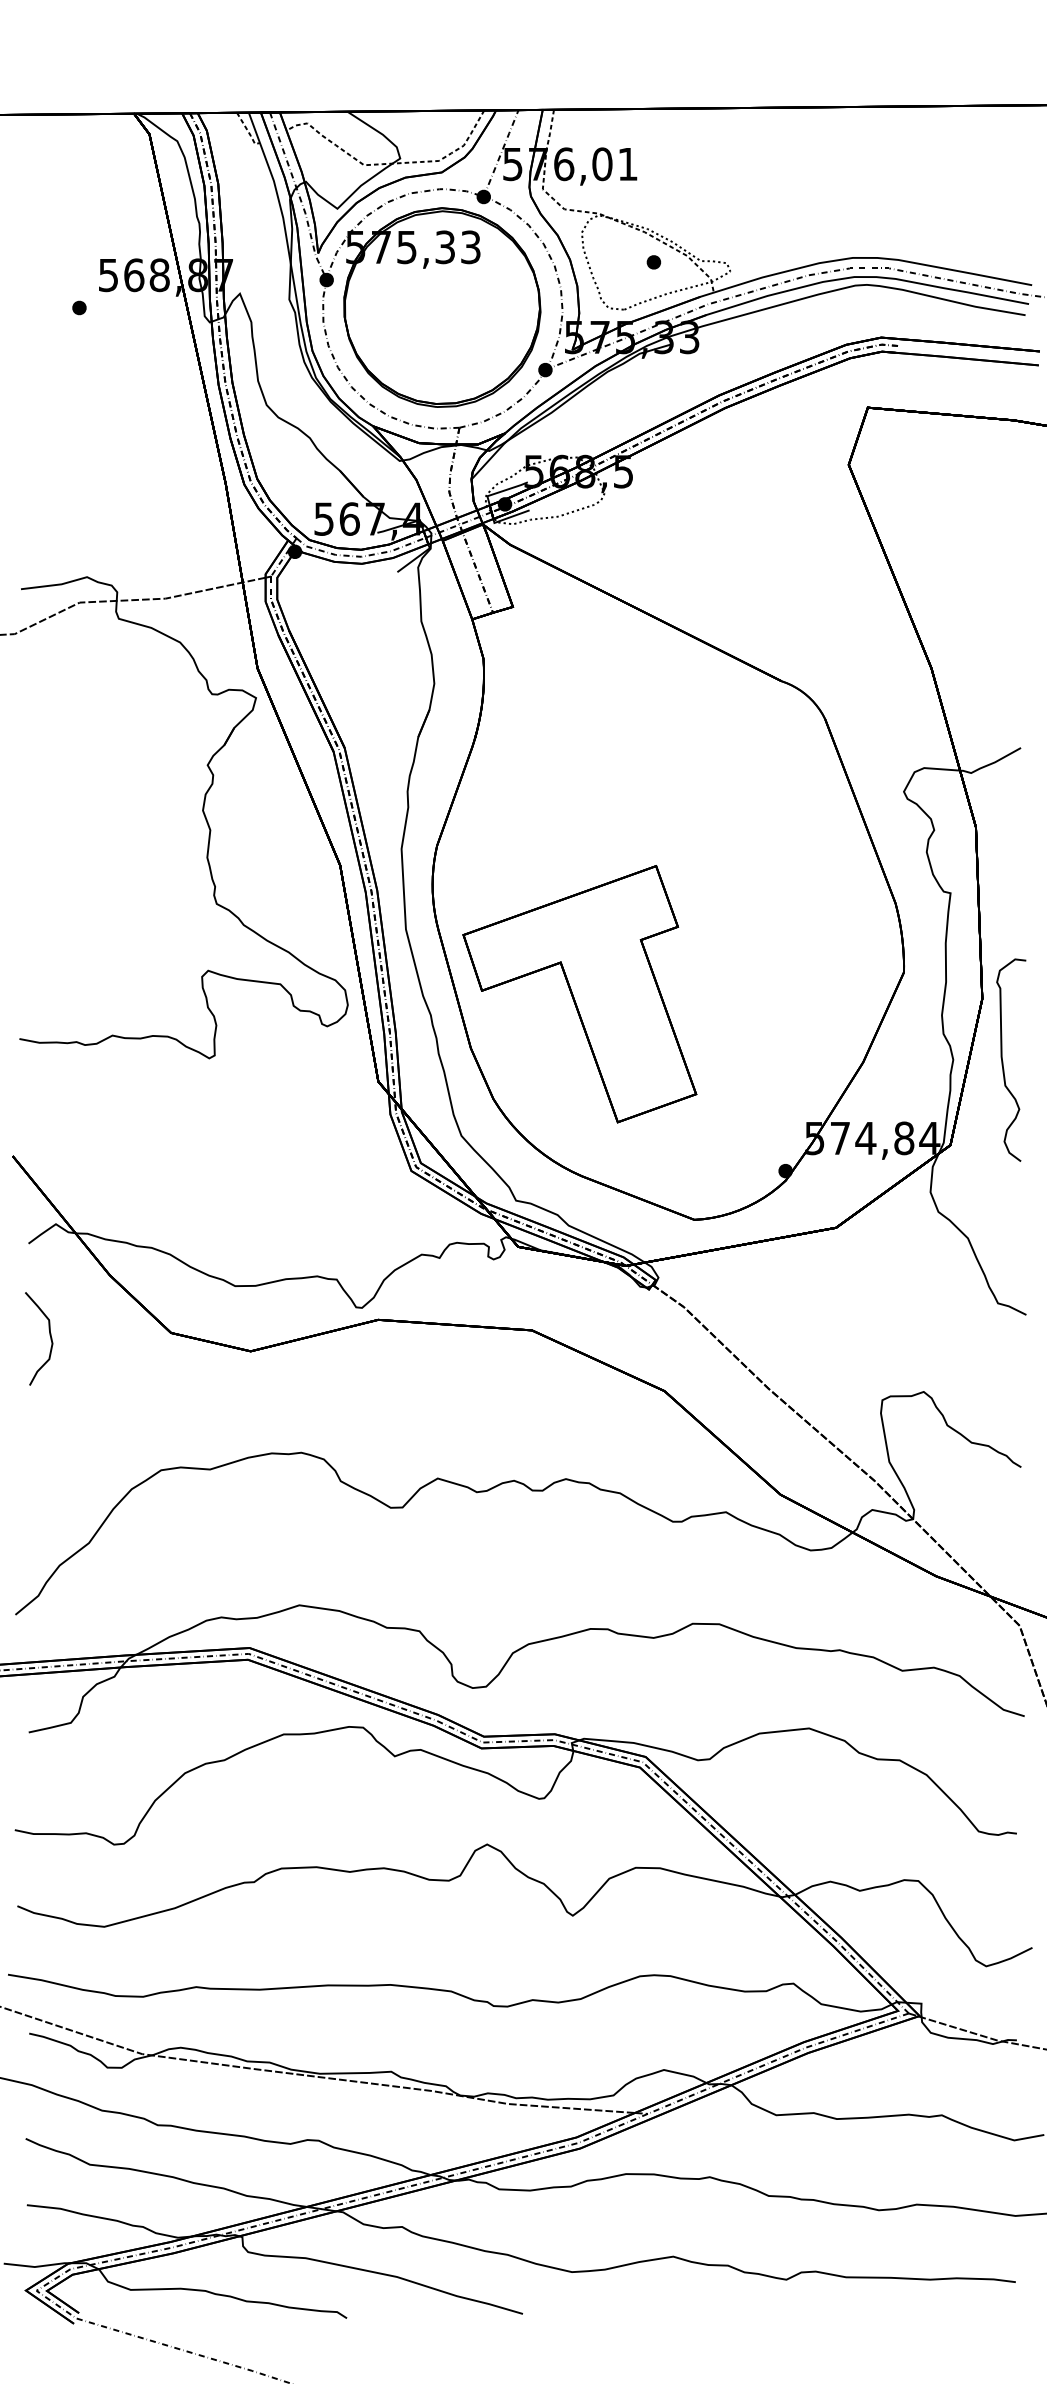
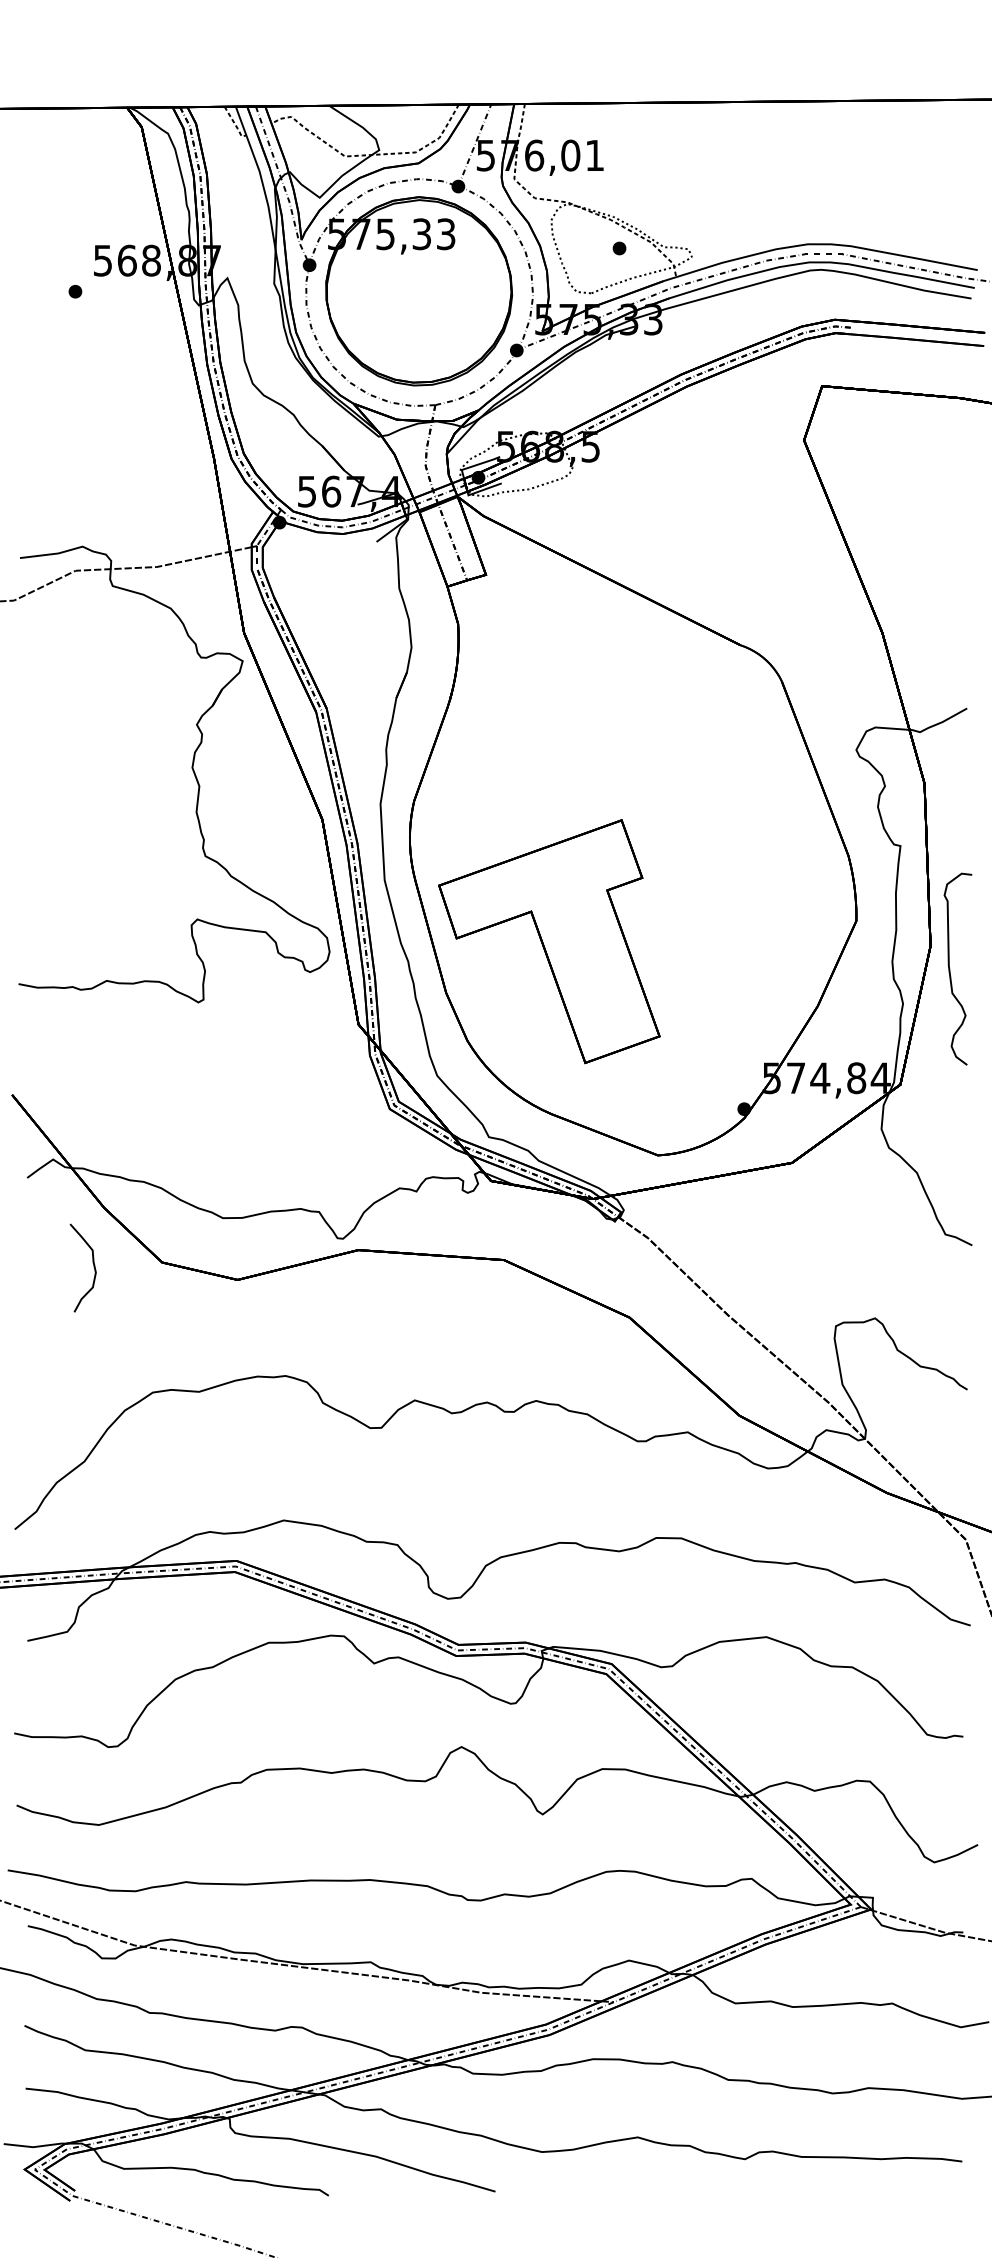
curve: (1003, 1059) -> (950, 968), moved
curve: (49, 1338) -> (93, 1267), moved

